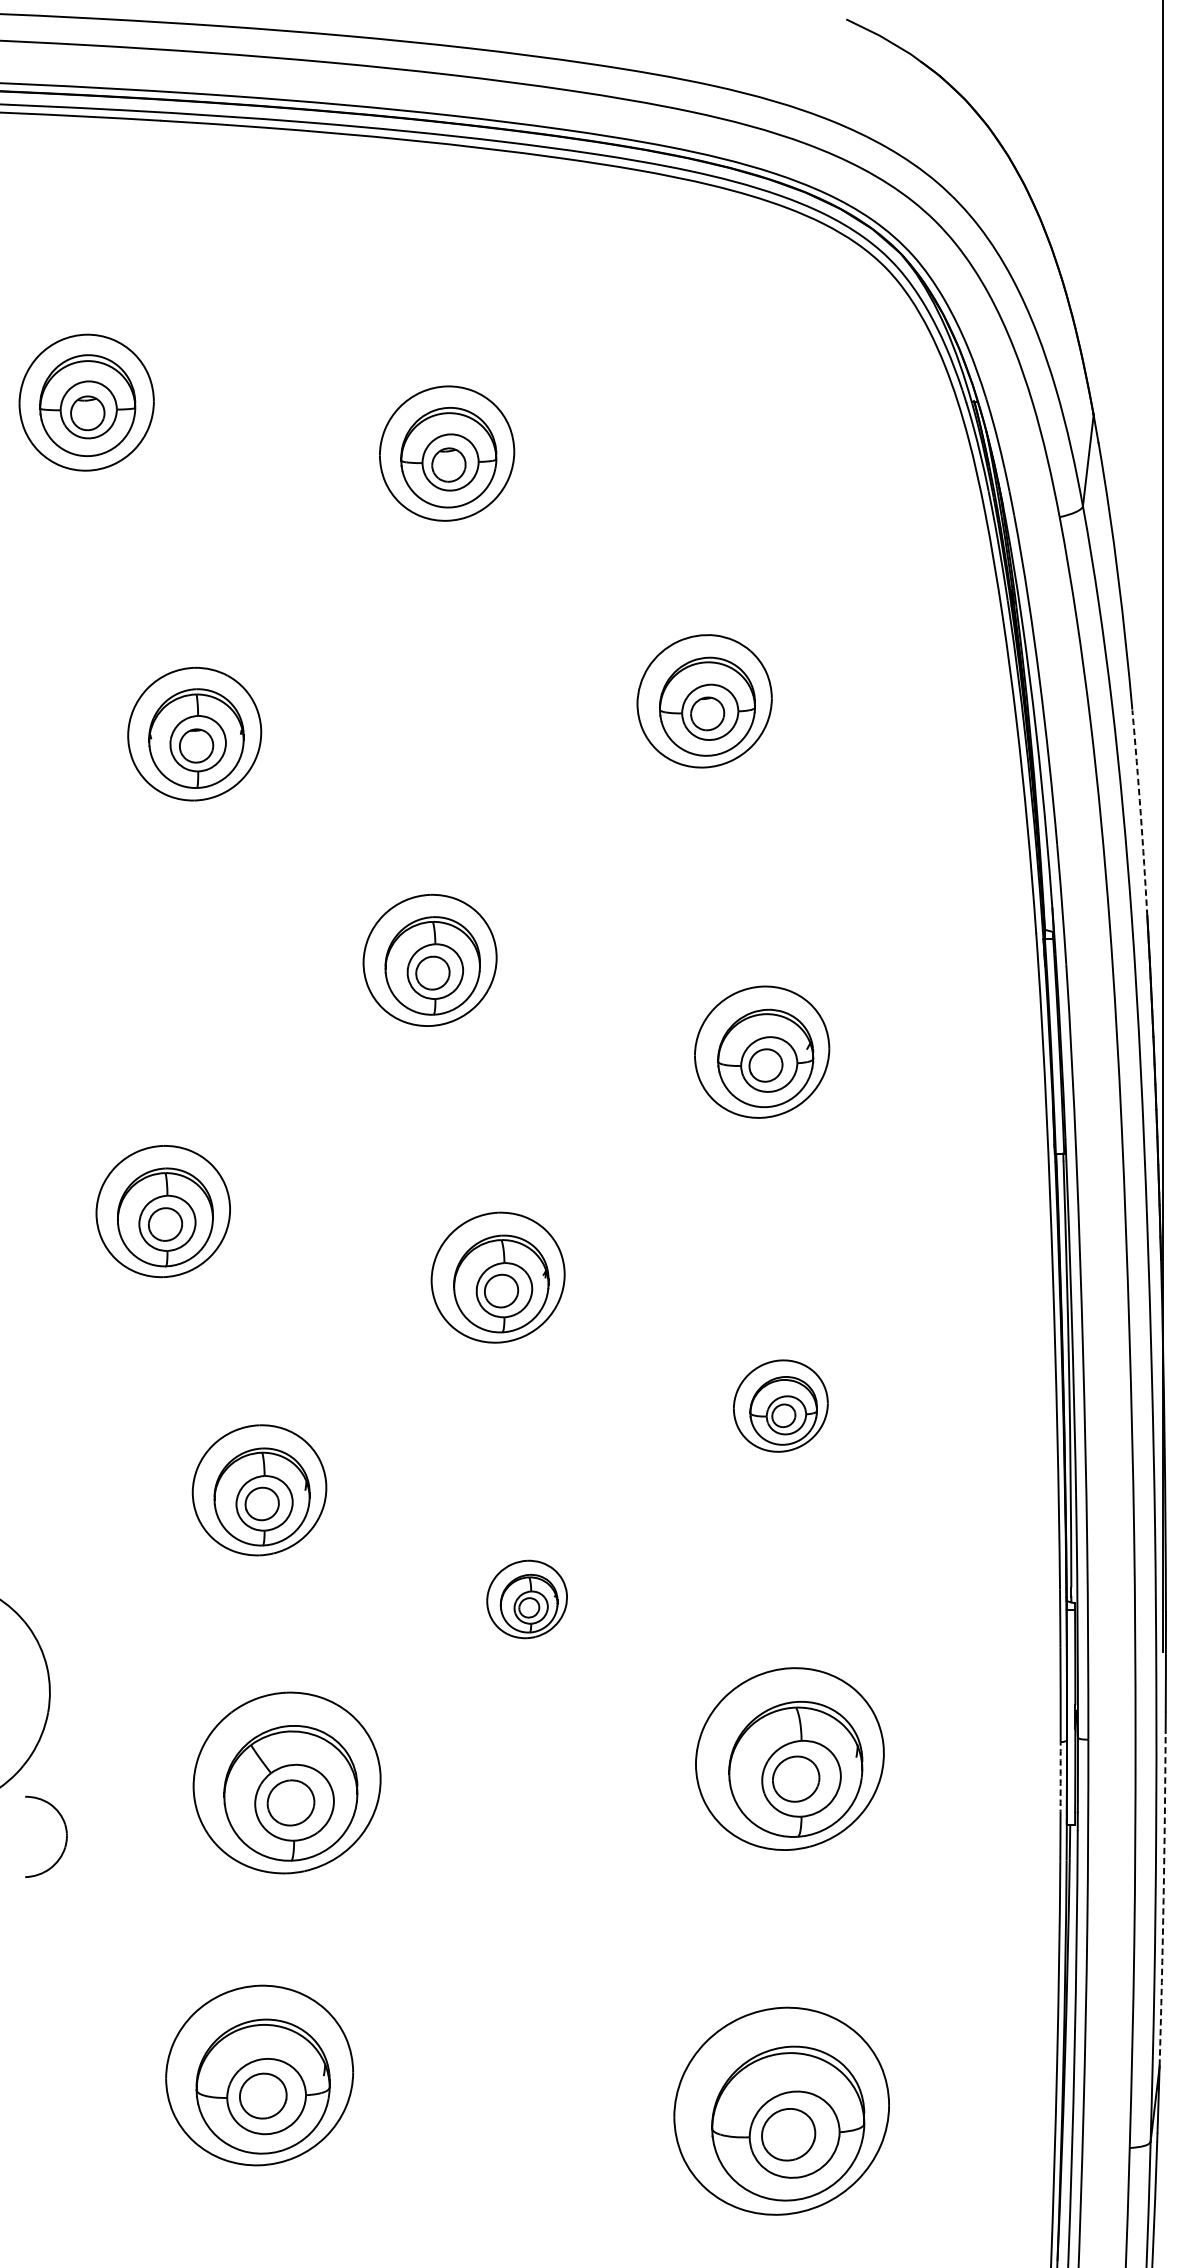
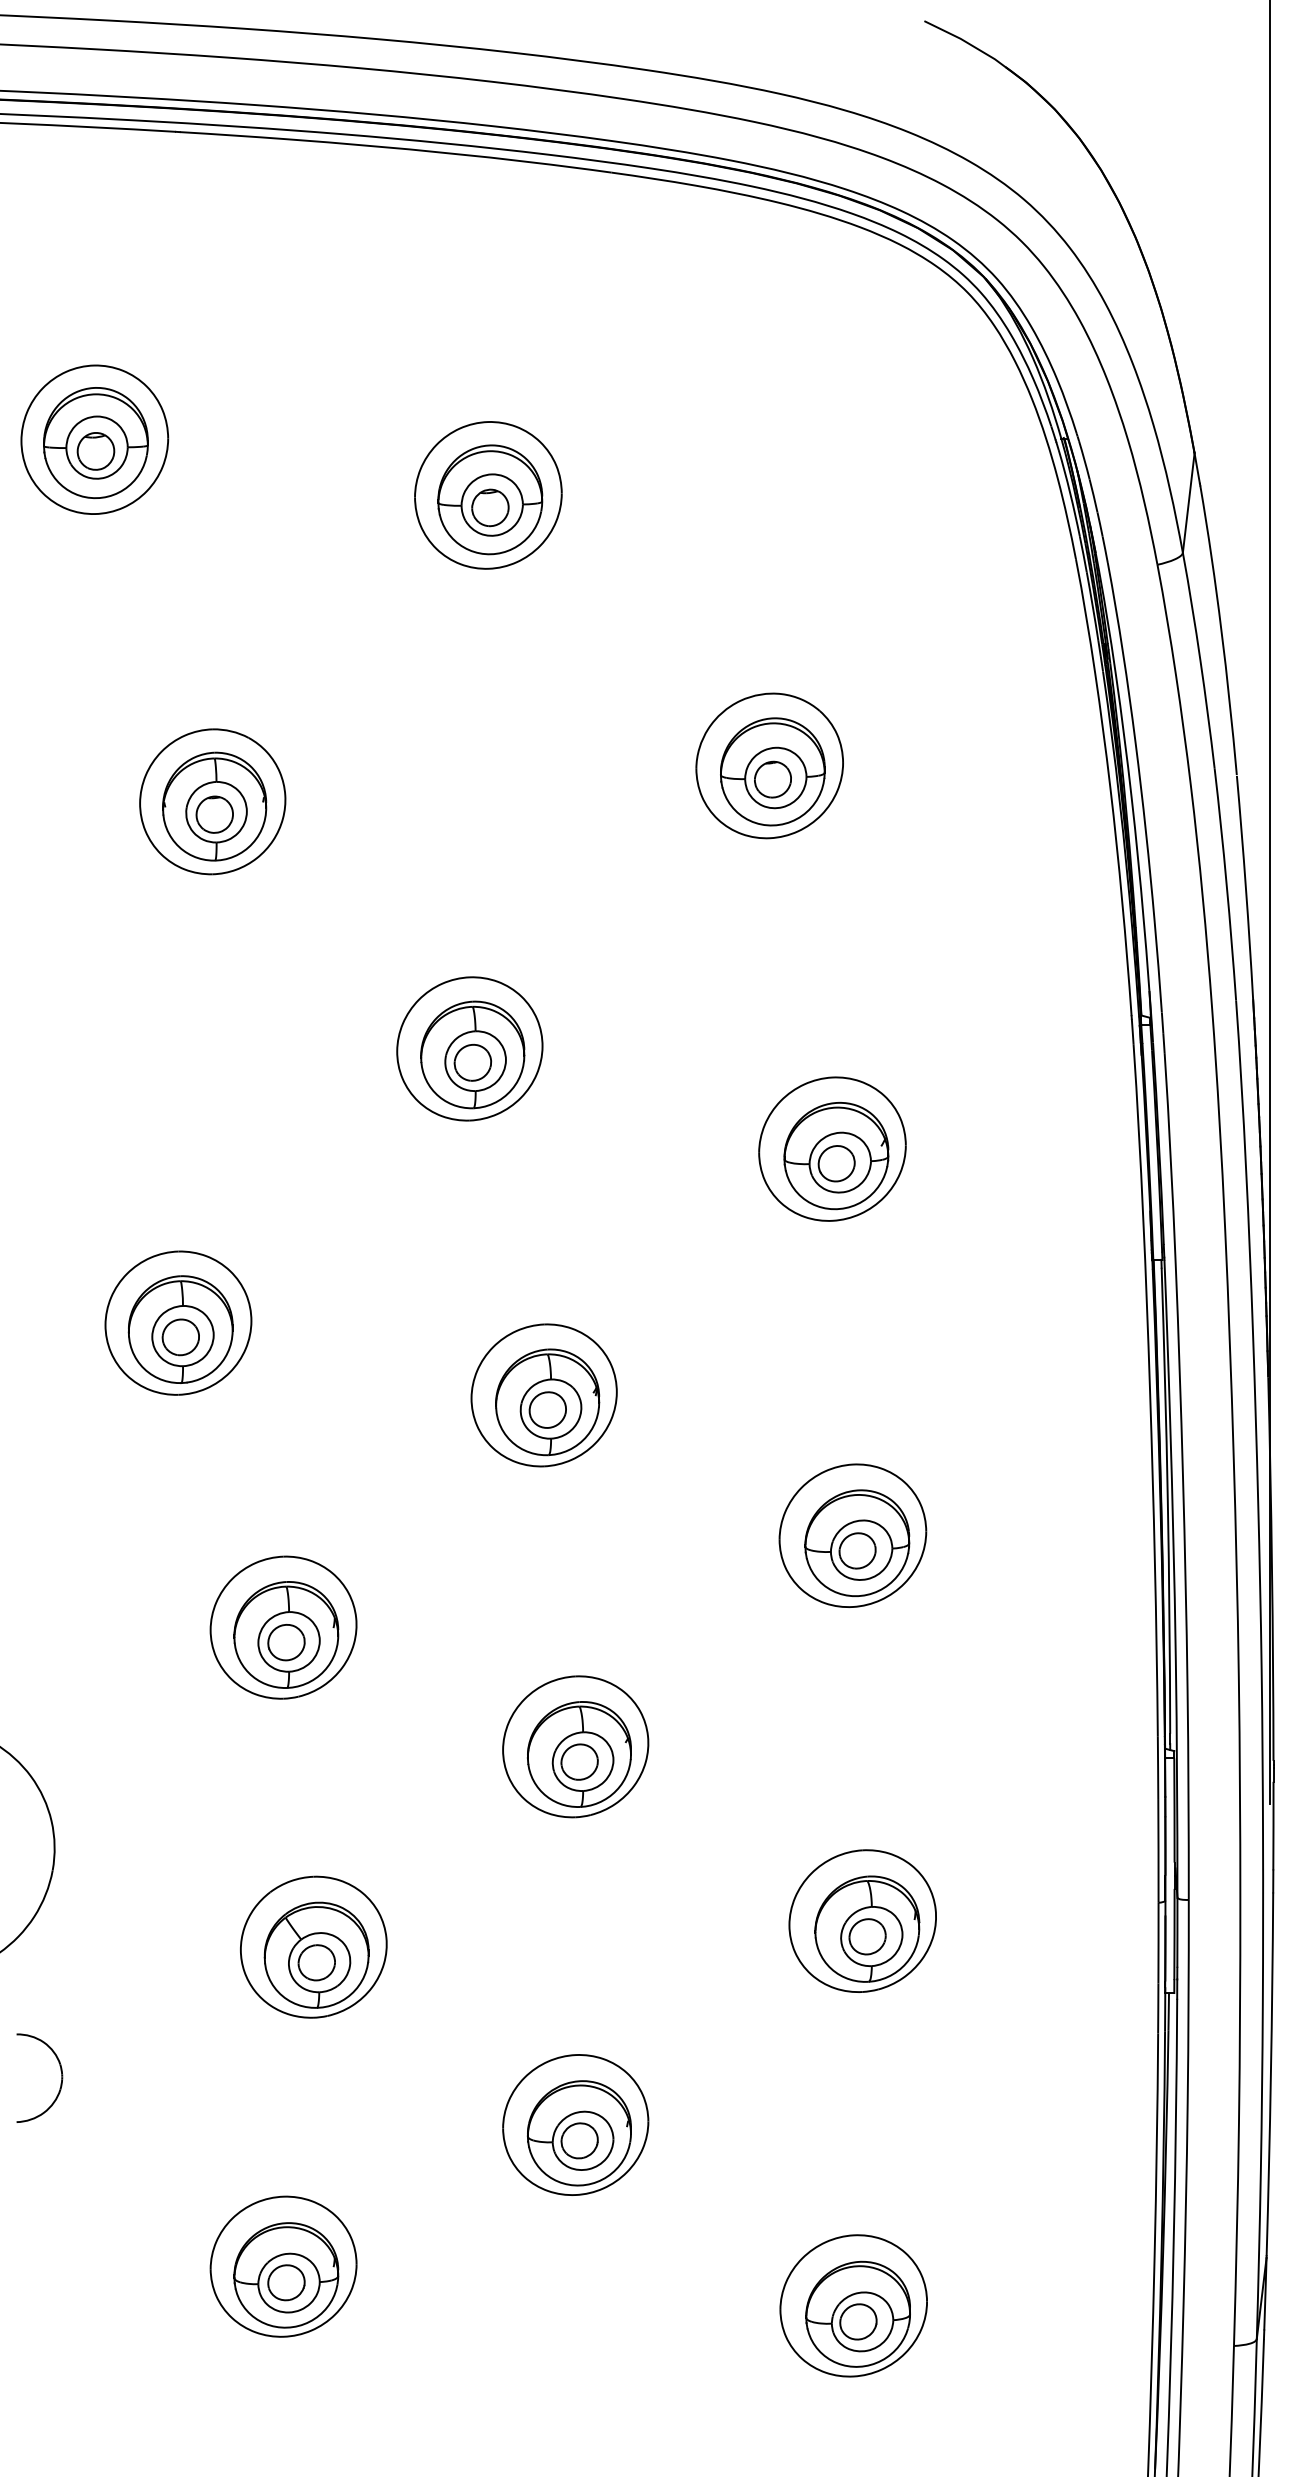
arc: (1140, 813) -> (1245, 888), dashed -> solid
part: (780, 1405) -> (852, 1535), size x1.43
part: (526, 1599) -> (575, 1746), size x1.67
part: (789, 1758) -> (862, 1920), size x0.71
arc: (1060, 1779) -> (1158, 1943), dashed -> solid
part: (286, 1782) -> (313, 1946), size x0.71
part: (65, 1841) -> (60, 2083), moved
arc: (1163, 1899) -> (1270, 2074), dashed -> solid
part: (526, 1945) -> (575, 2124), added
part: (259, 2075) -> (283, 2266), size x0.71
part: (781, 2110) -> (853, 2305), size x0.62

